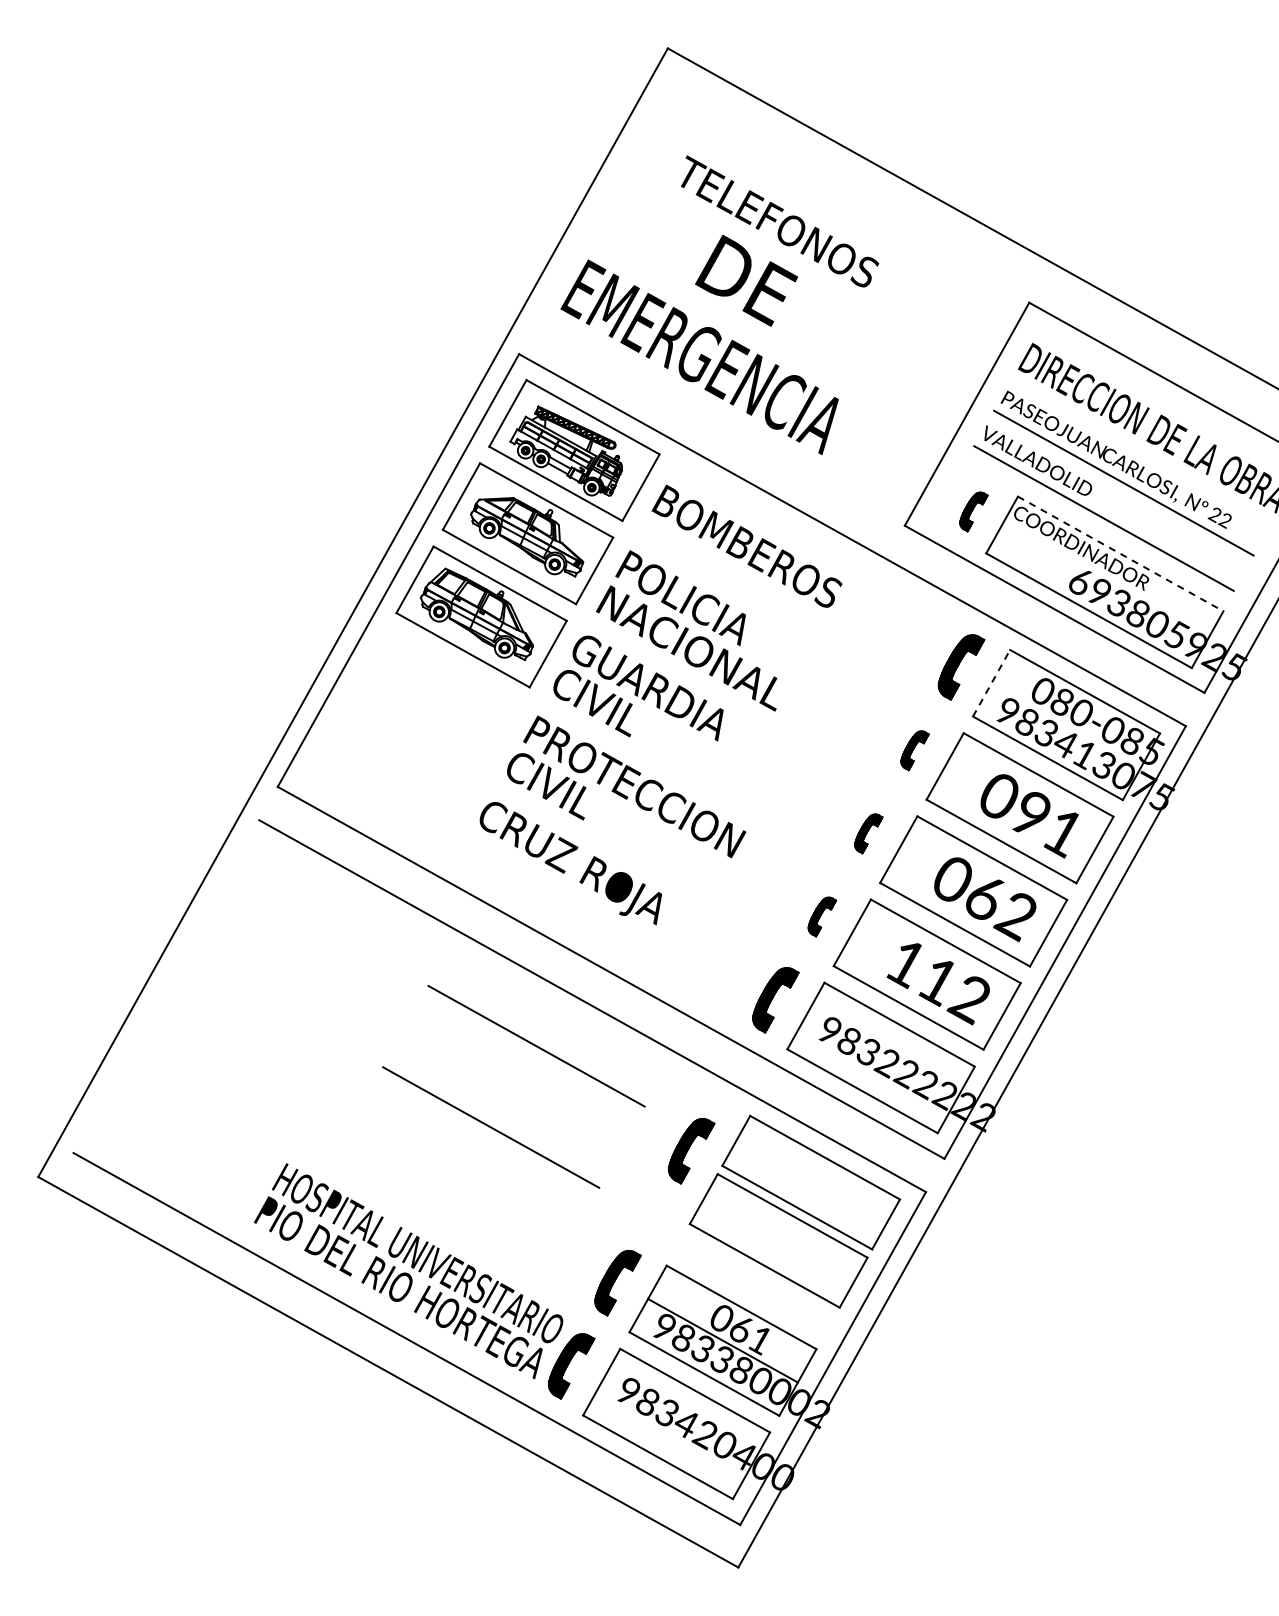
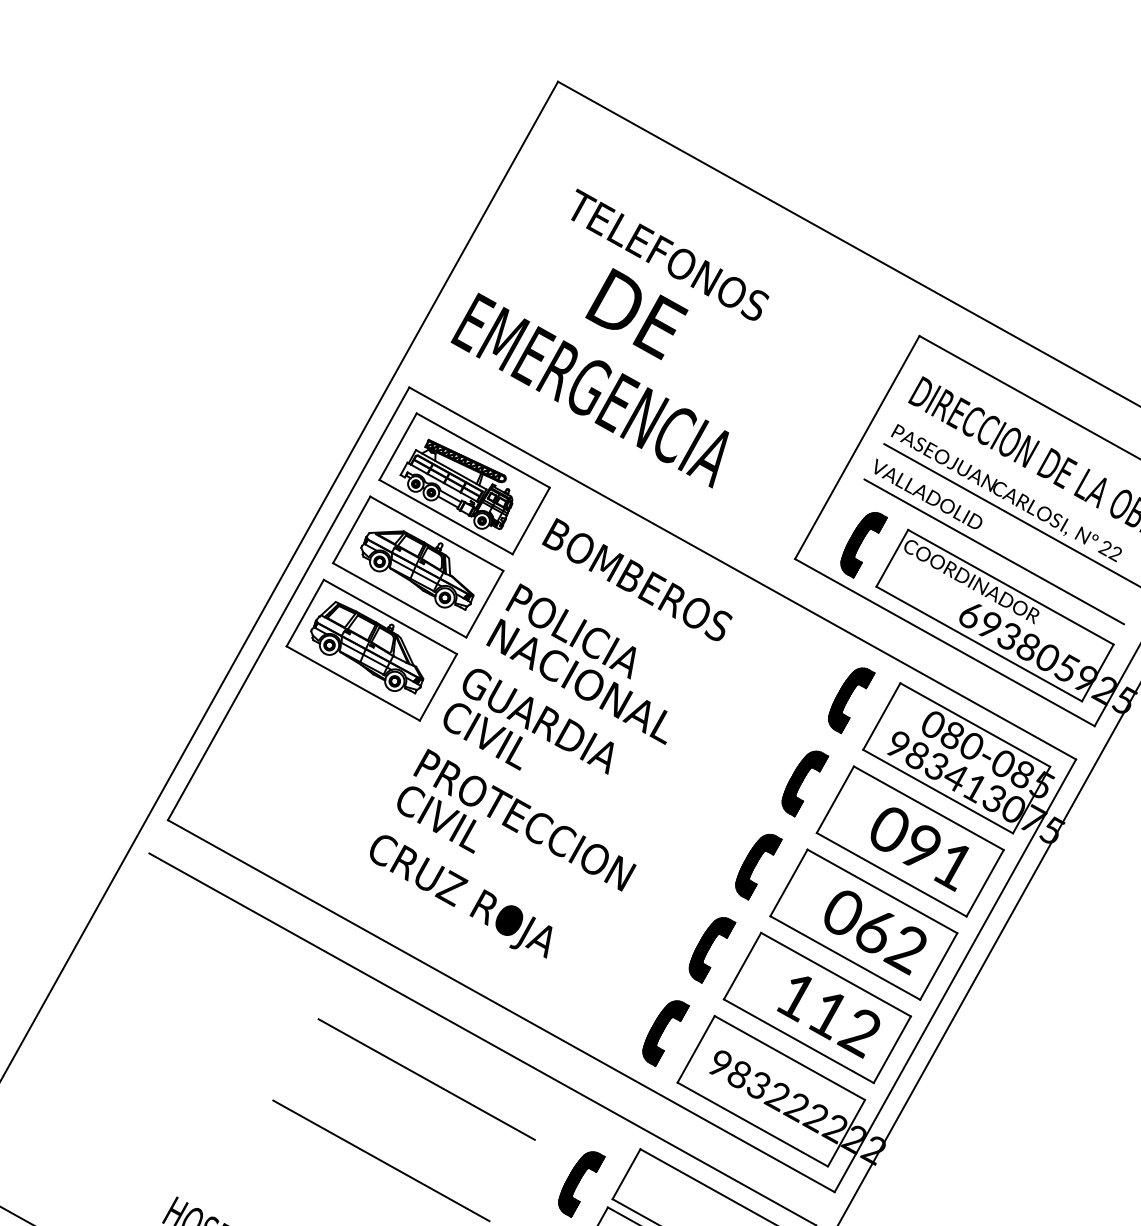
part: (973, 511) -> (863, 544), size x1.67
line: (1120, 553) -> (1010, 586), dashed -> solid
line: (991, 682) -> (881, 715), dashed -> solid
part: (914, 750) -> (804, 783), size x1.67
part: (868, 833) -> (758, 866), size x1.67
part: (822, 916) -> (712, 949), size x1.67

